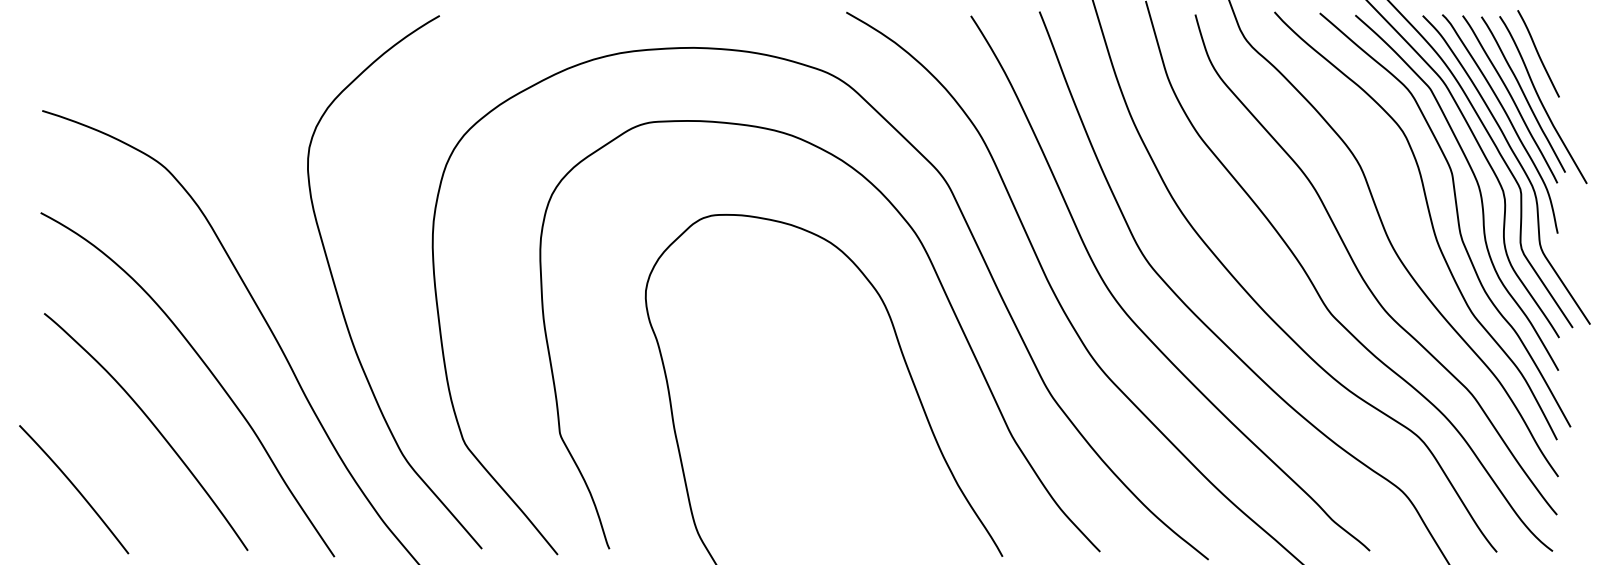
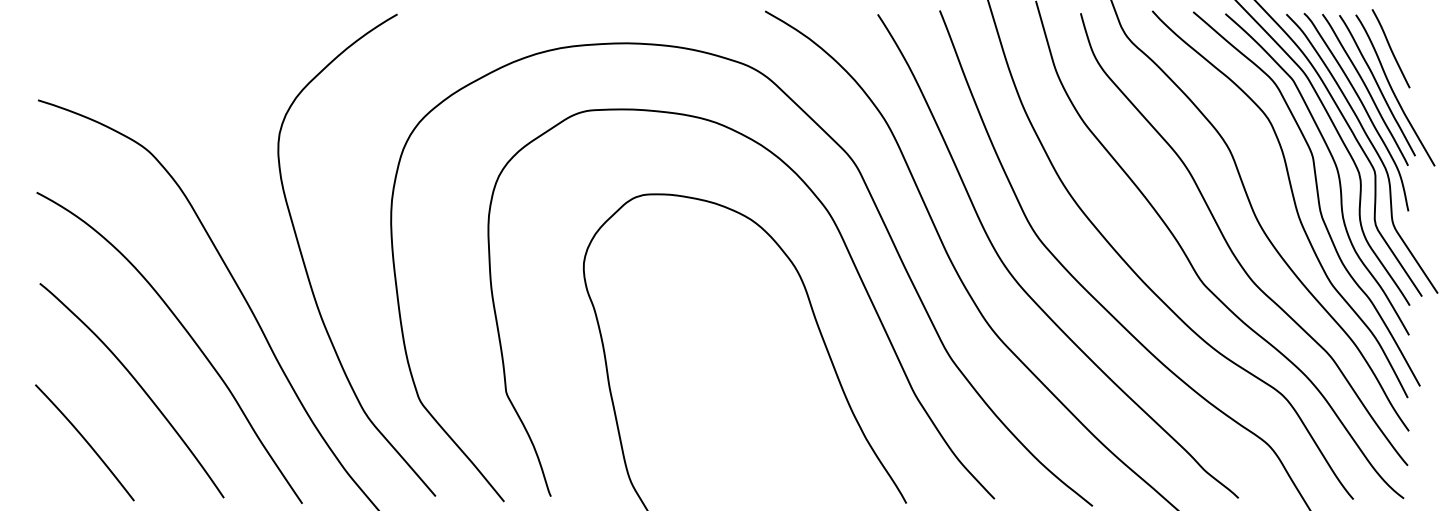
curve: (74, 488) -> (85, 441), moved

